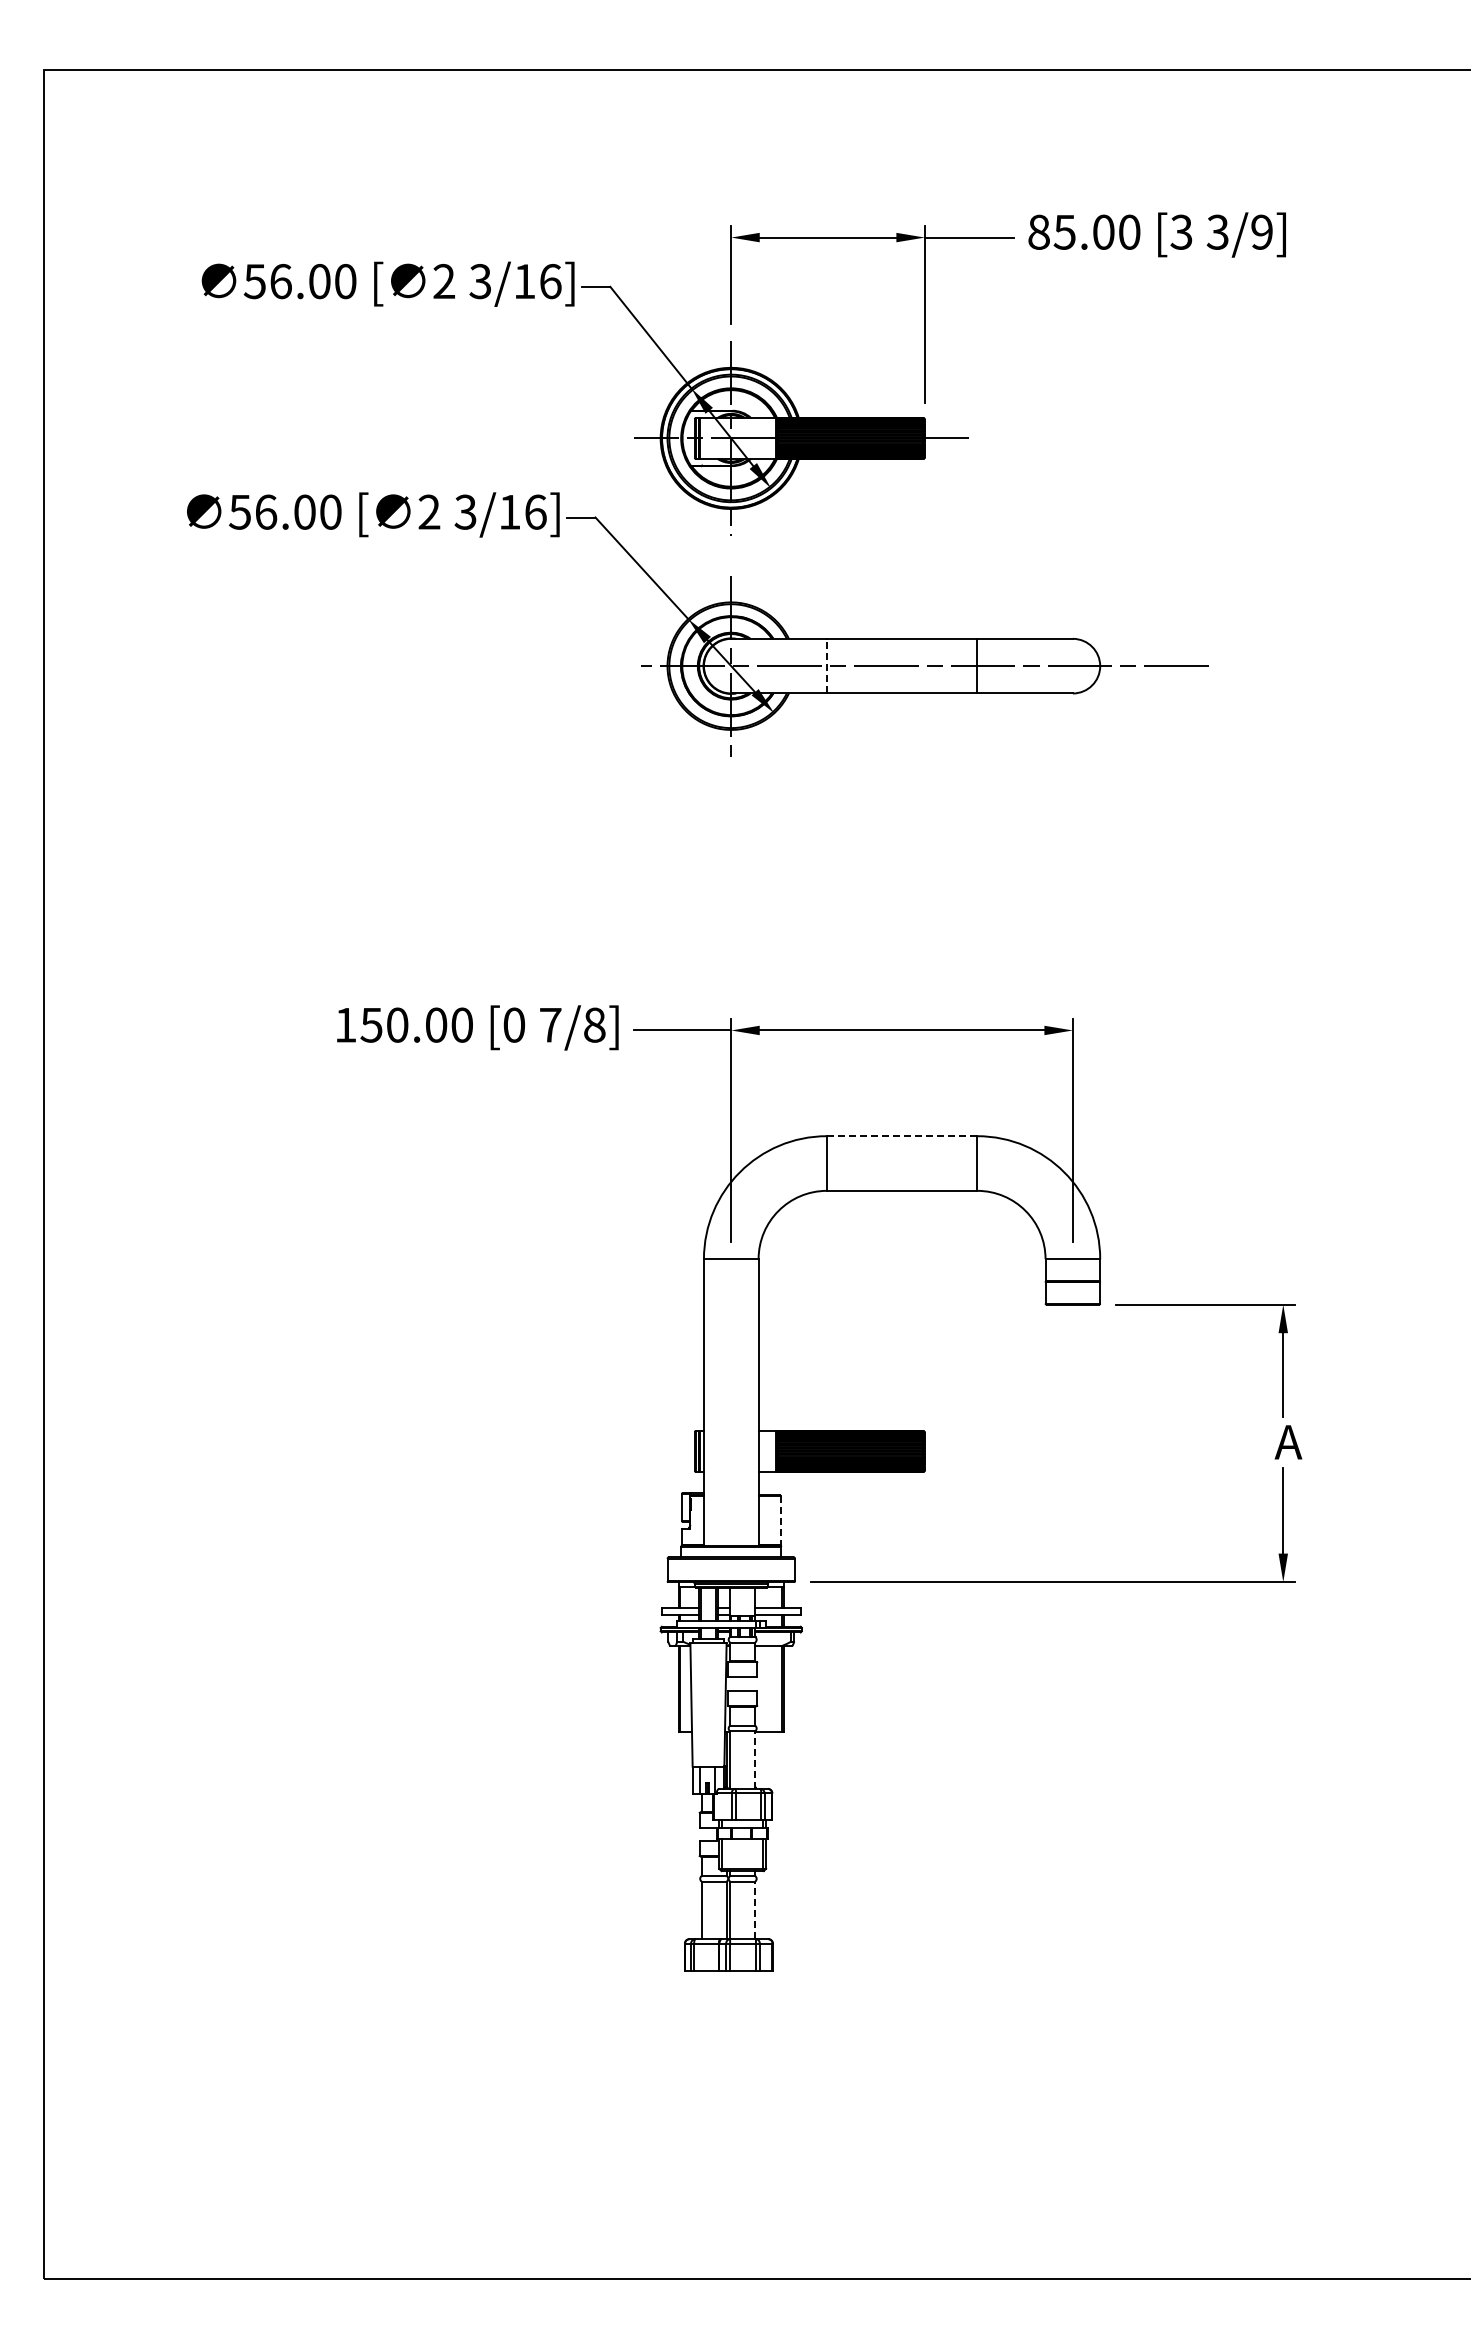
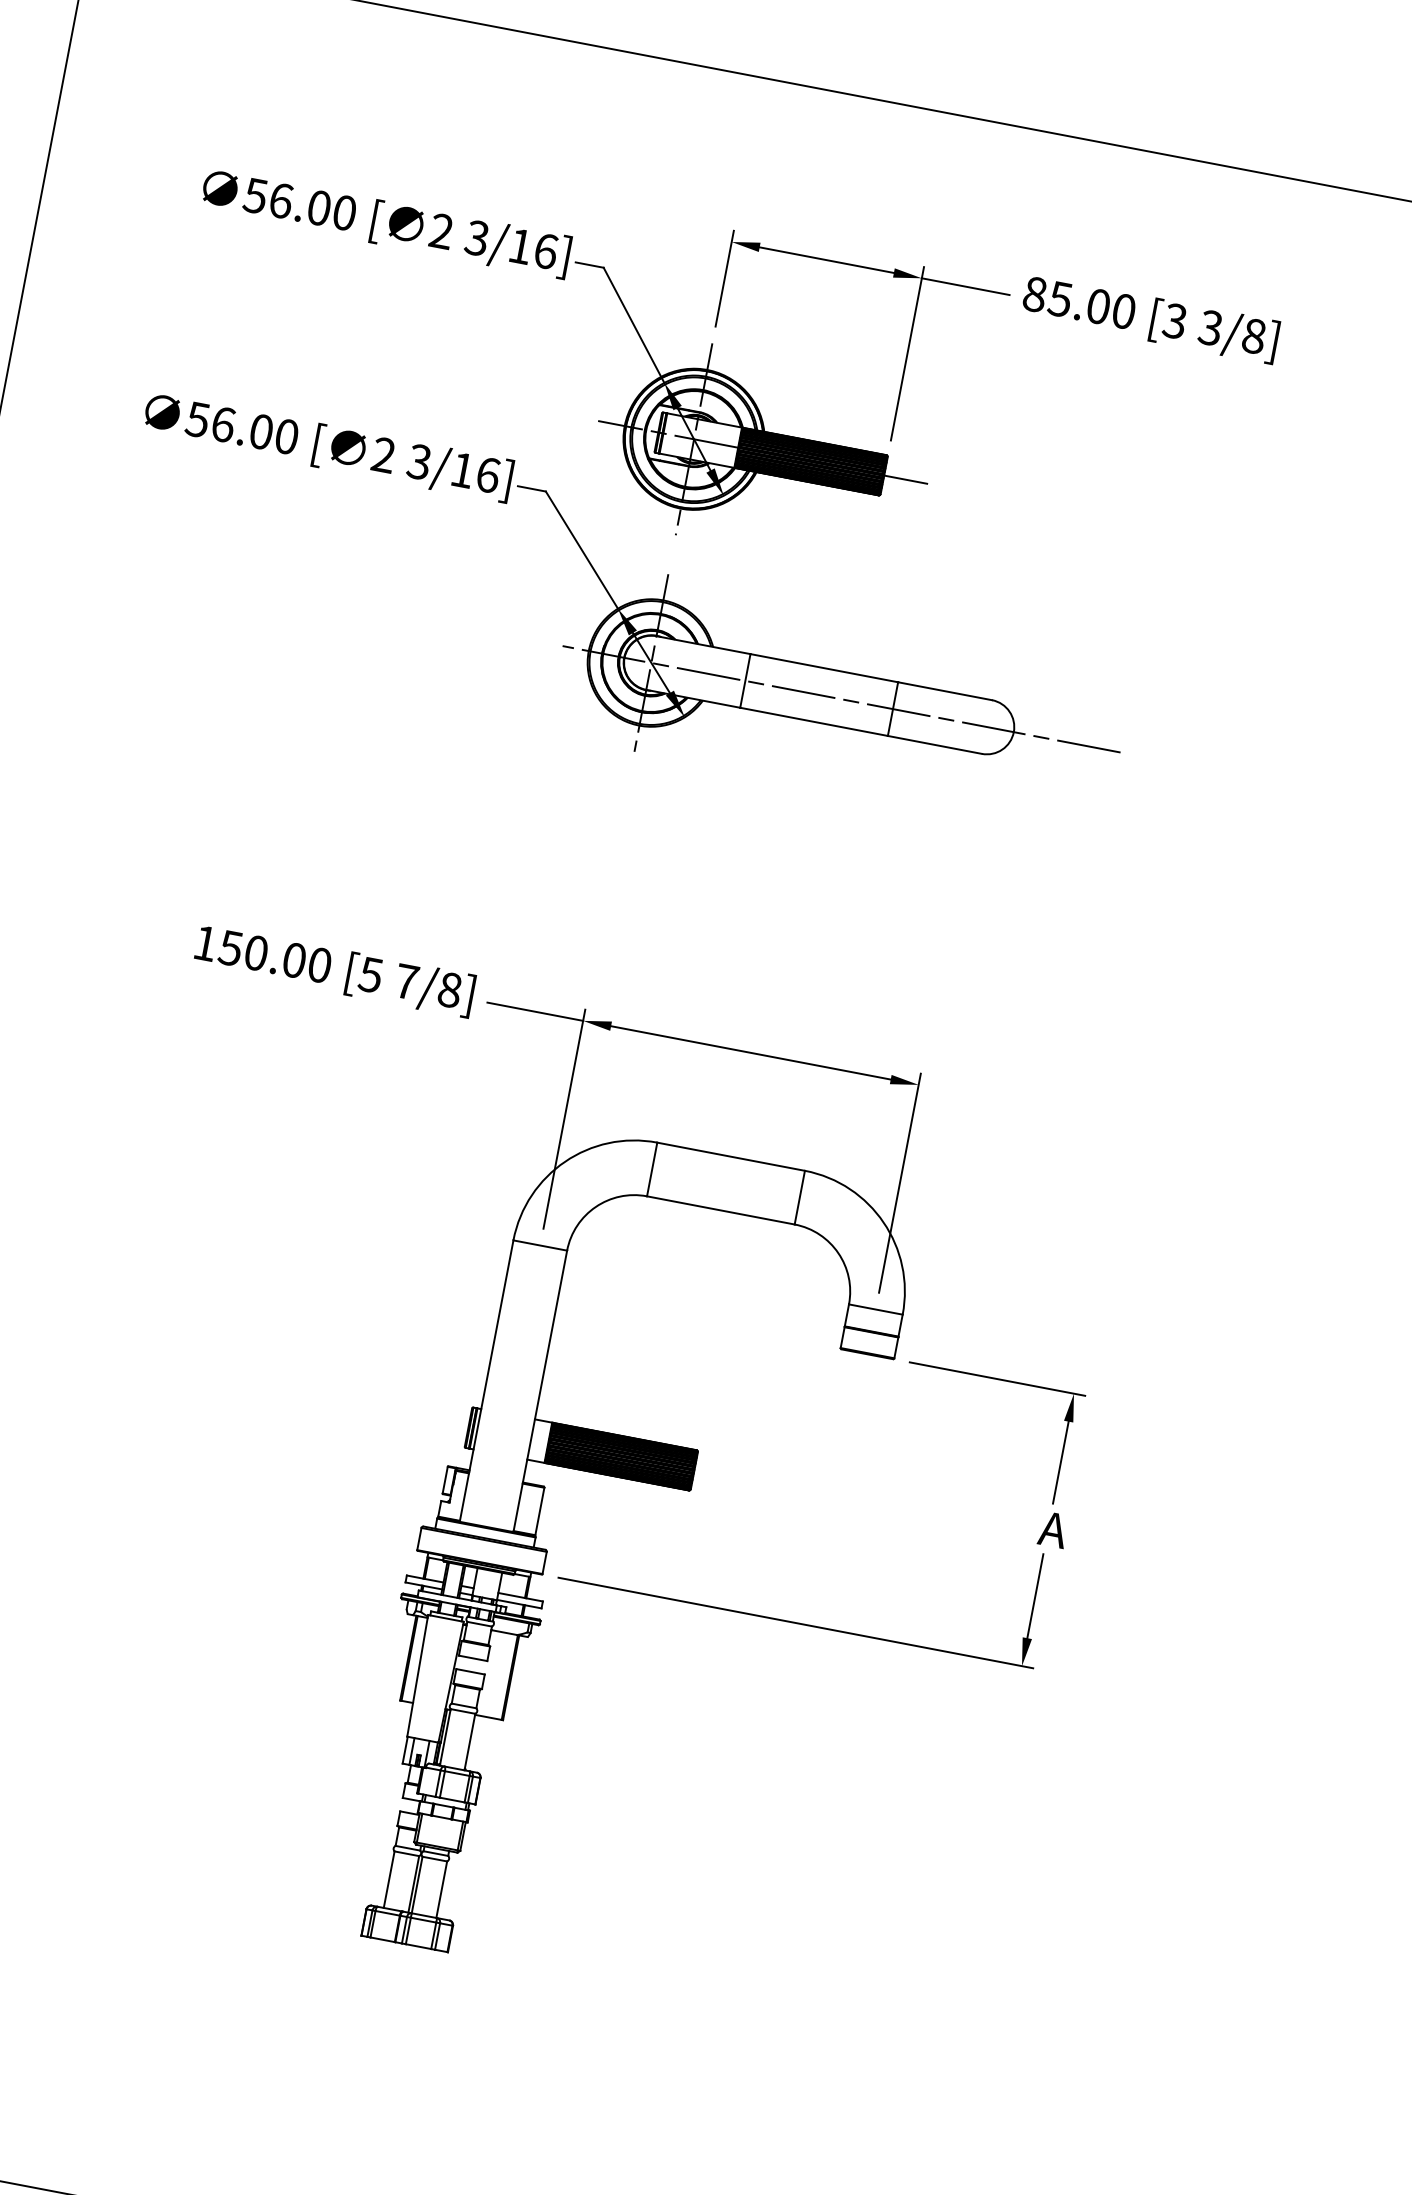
text: (1261, 231) -> (1253, 335), 3/9] -> 3/8]
line: (826, 665) -> (745, 680), dashed -> solid
text: (514, 1024) -> (371, 974), [0 -> [5
line: (902, 1136) -> (731, 1157), dashed -> solid
line: (780, 1520) -> (539, 1511), dashed -> solid
line: (755, 1760) -> (470, 1742), dashed -> solid
line: (755, 1910) -> (442, 1889), dashed -> solid

